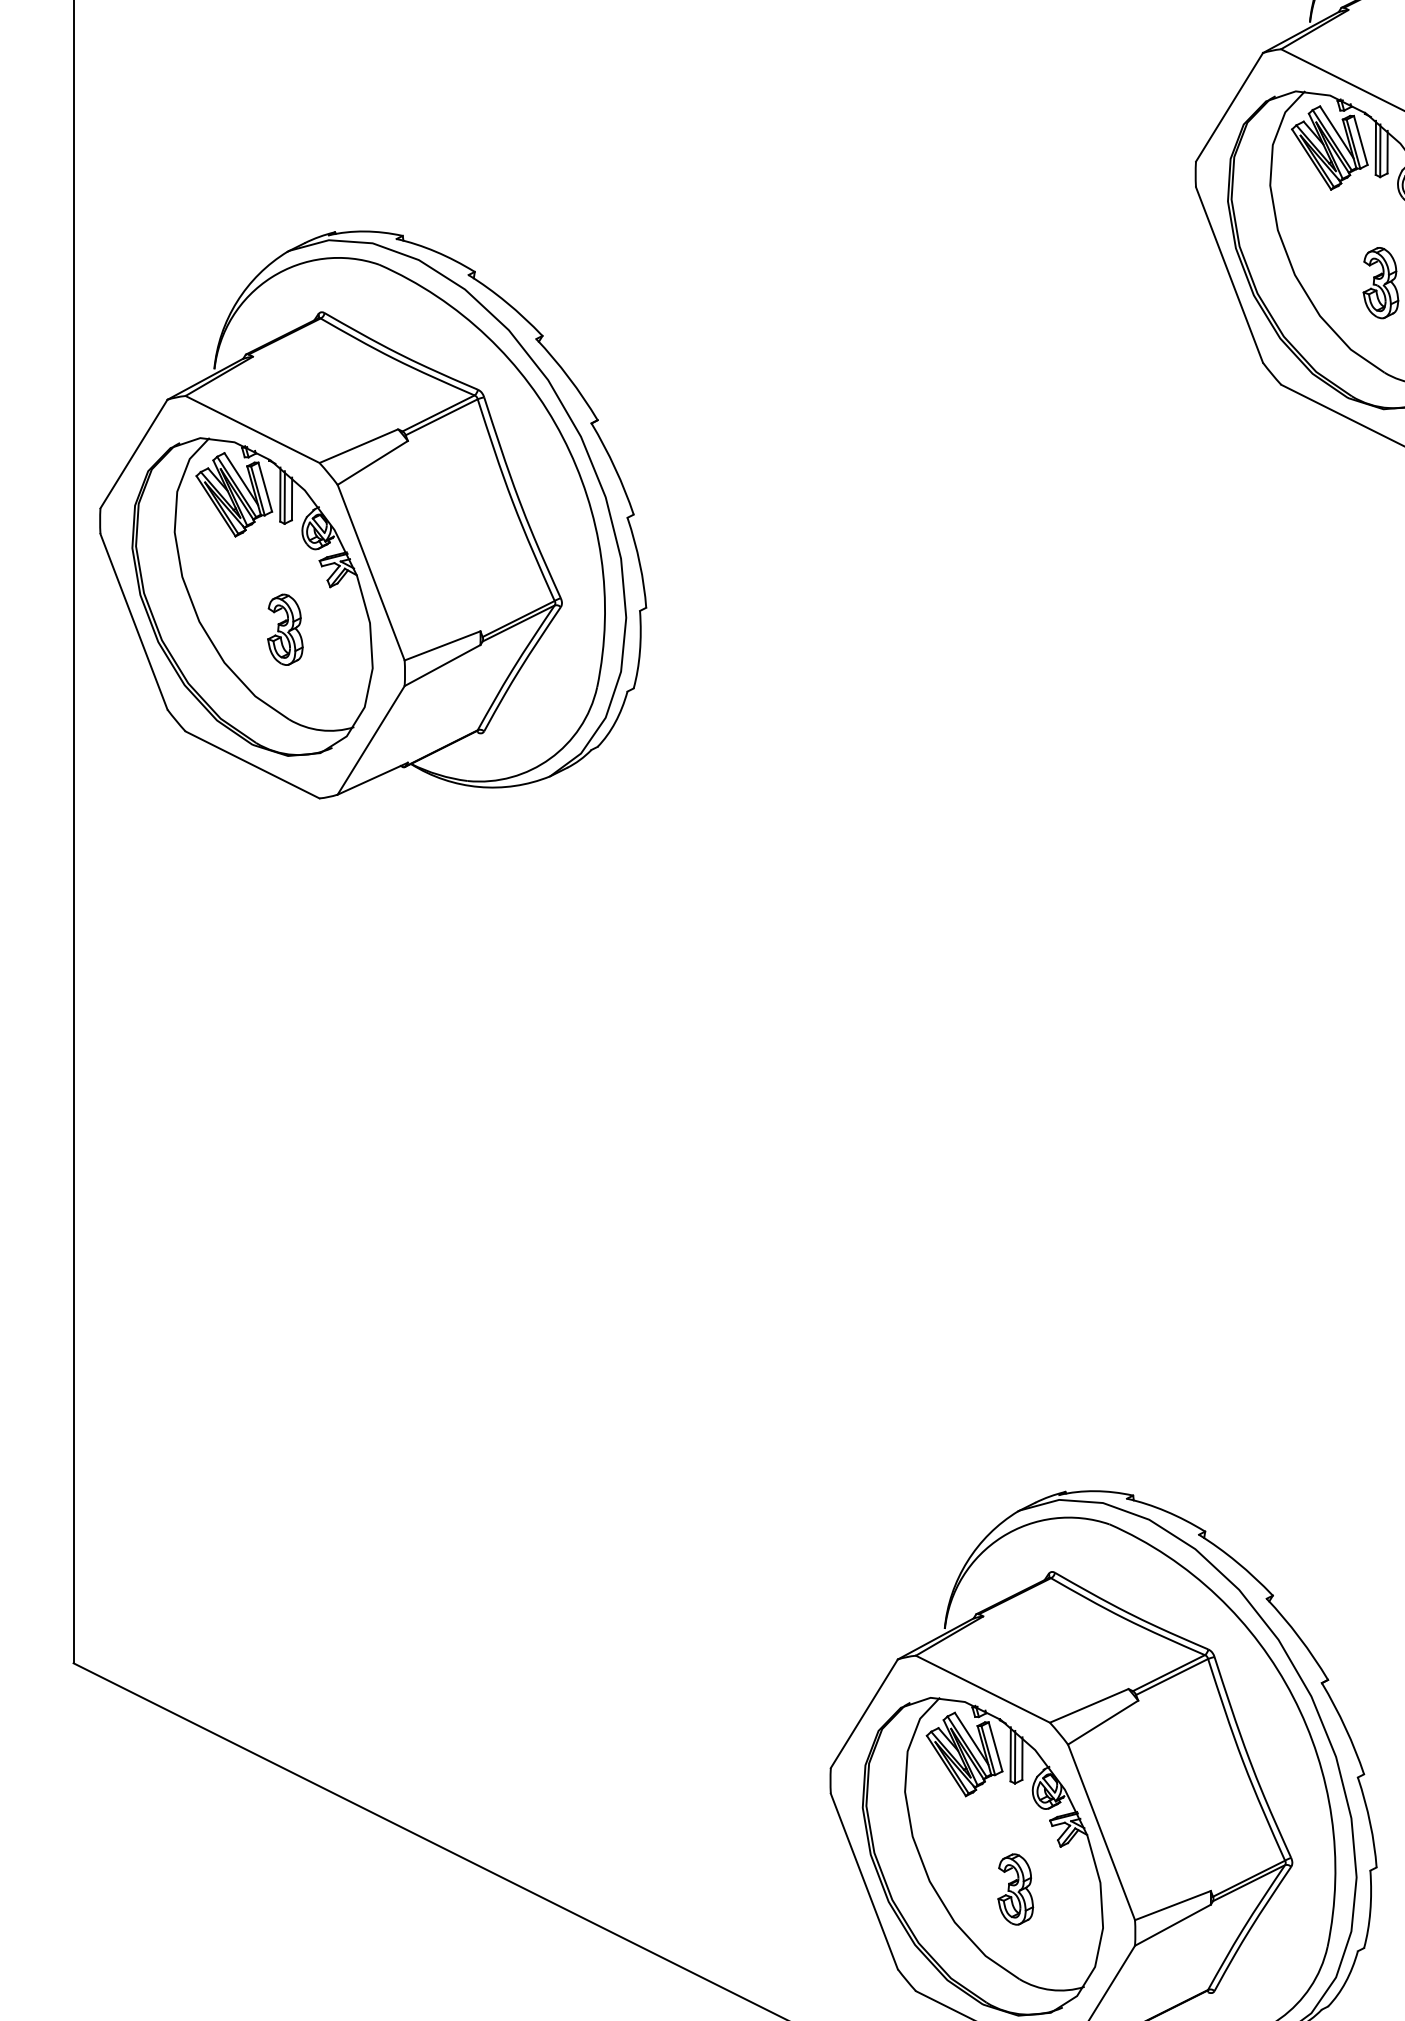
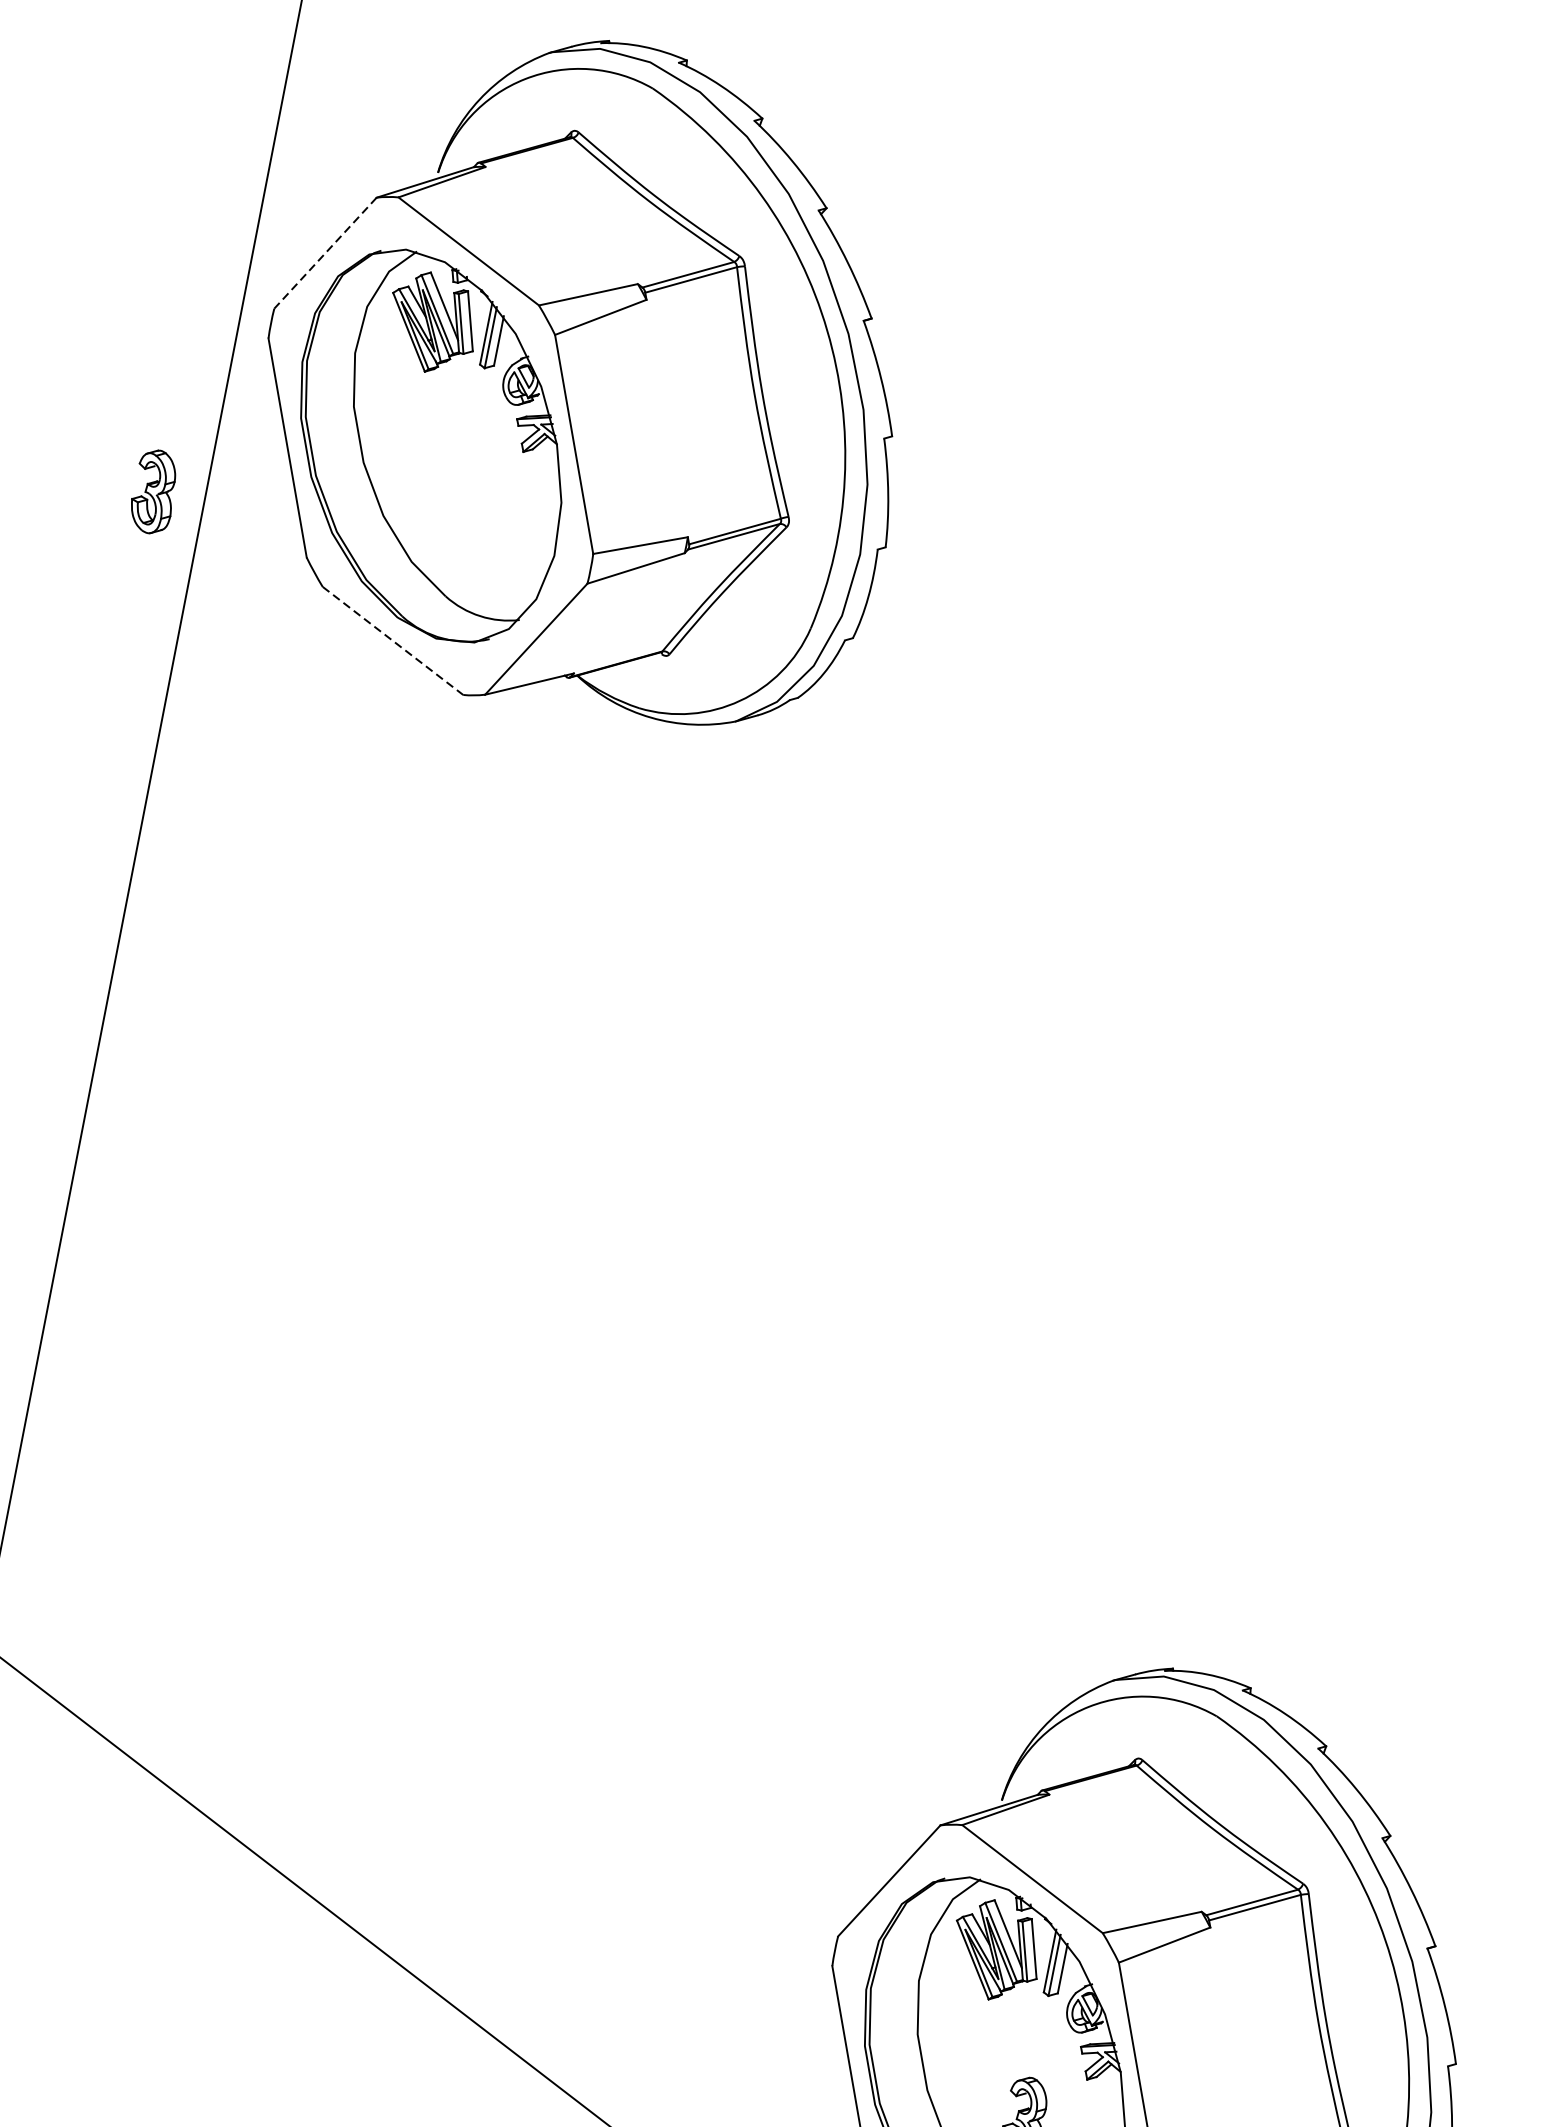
line: (133, 454) -> (324, 253), solid -> dashed
part: (285, 629) -> (154, 491), moved
line: (252, 764) -> (393, 640), solid -> dashed

